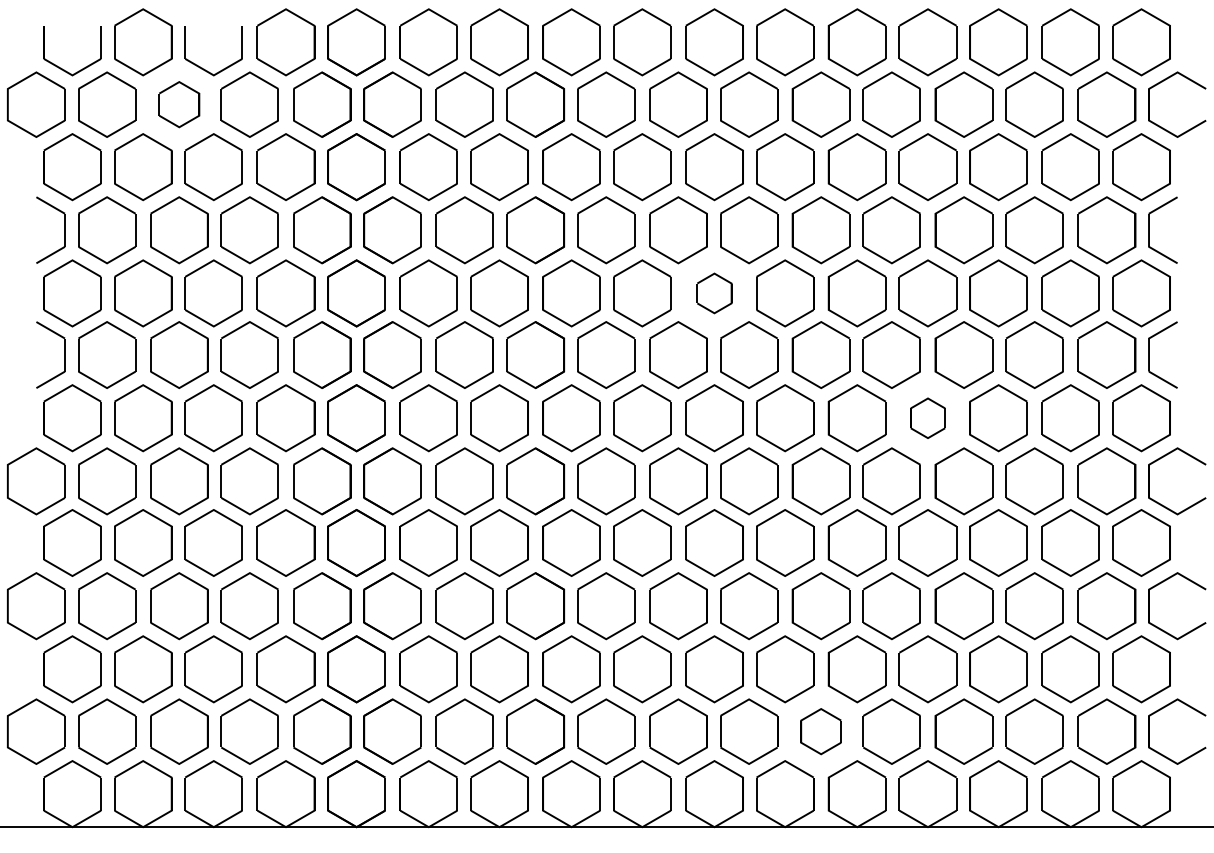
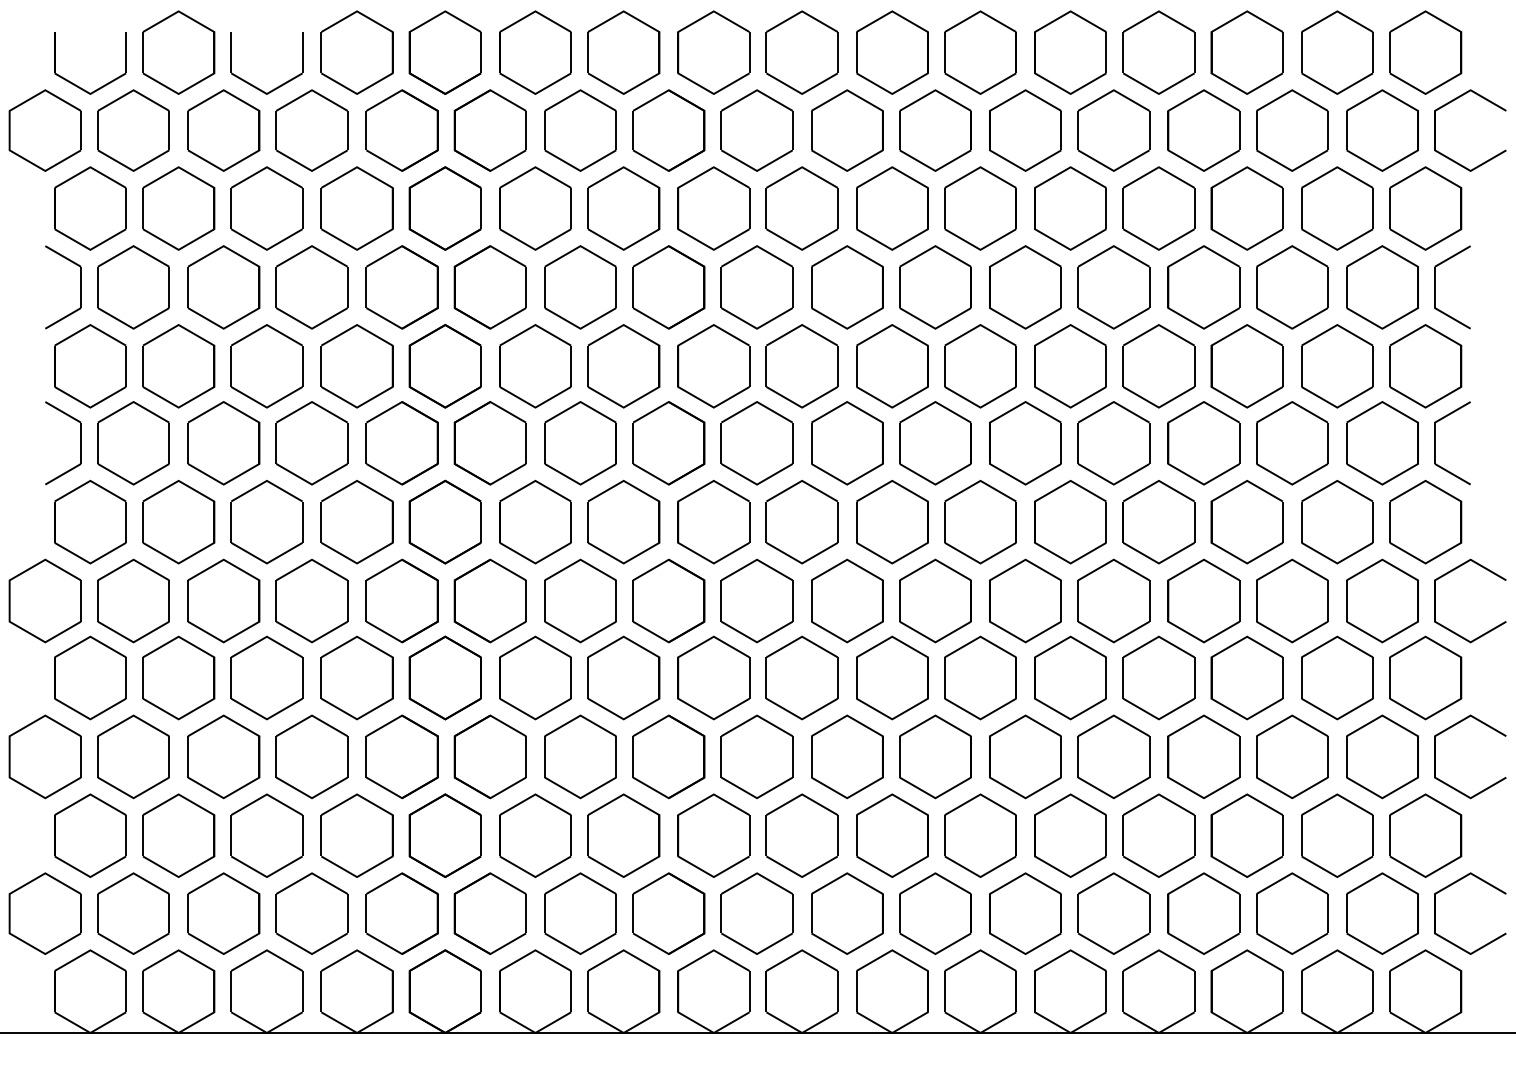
part: (179, 104) -> (224, 130), size x1.43
part: (714, 293) -> (892, 366), size x1.67
part: (927, 418) -> (1158, 522), size x1.67
part: (820, 731) -> (1024, 913), size x1.43

